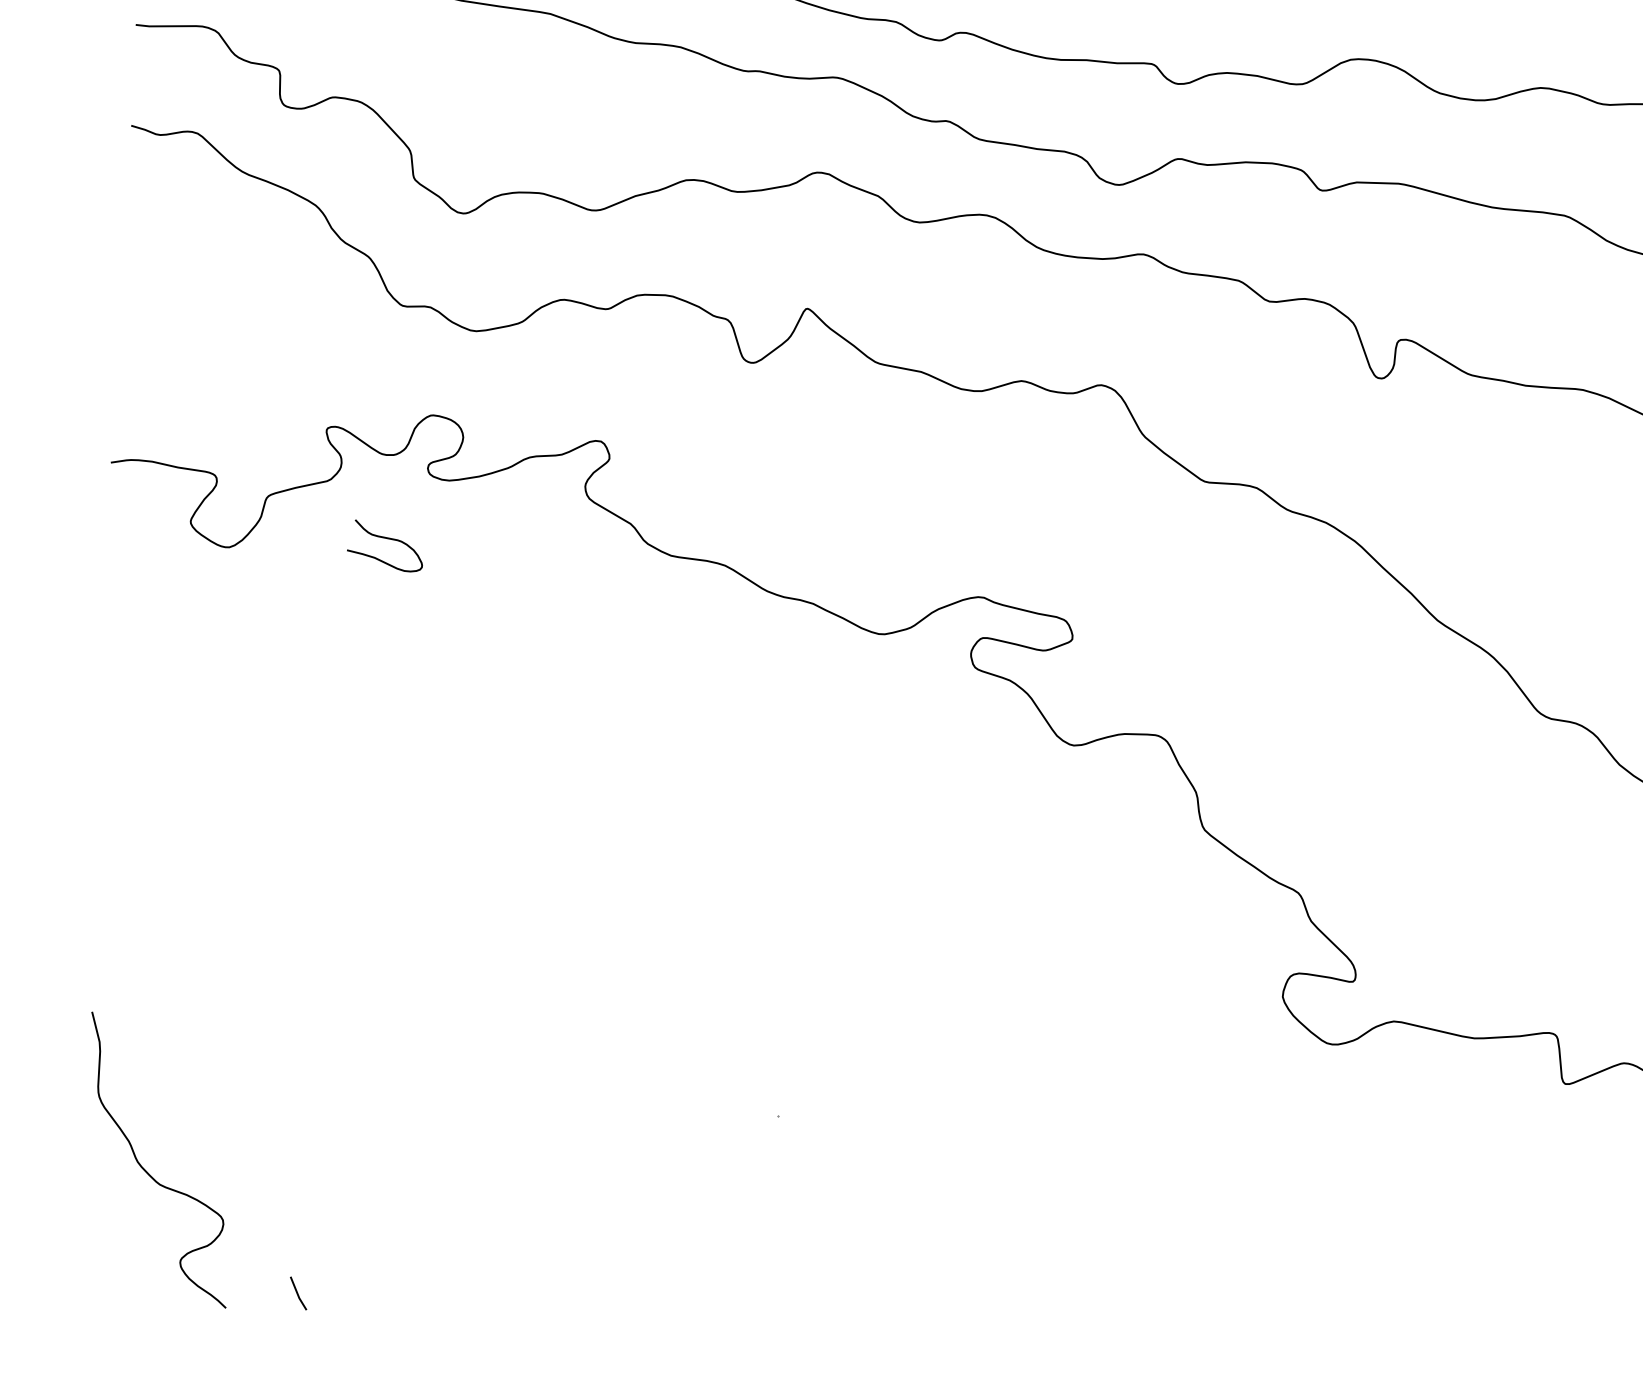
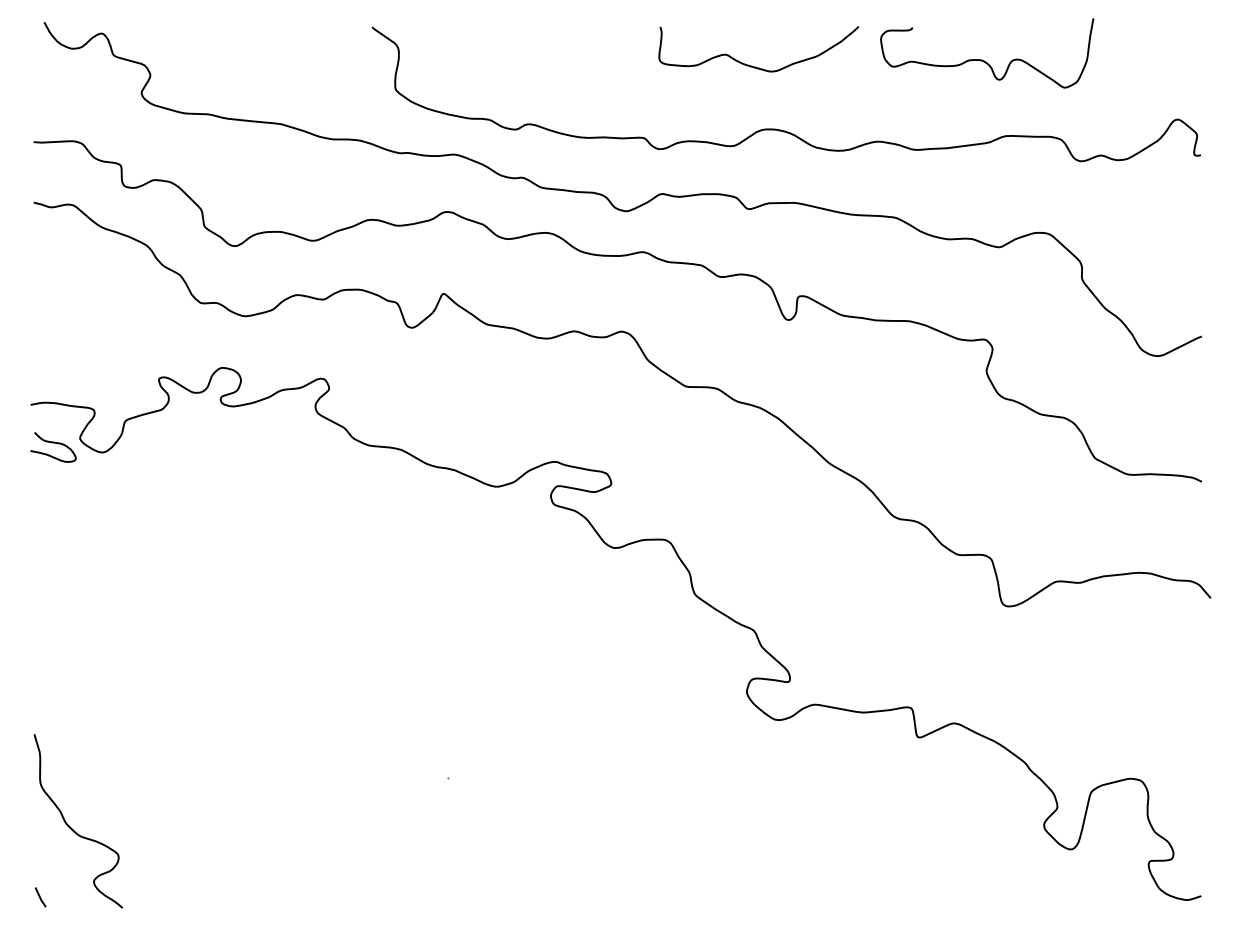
curve: (385, 539) -> (53, 443), moved
line: (298, 1293) -> (40, 897), moved

